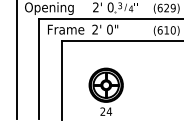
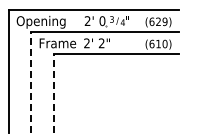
text: (109, 29) -> (101, 43), 0" -> 2"
line: (39, 68) -> (31, 82), solid -> dashed
line: (61, 79) -> (53, 93), solid -> dashed
part: (105, 91) -> (97, 105), removed

